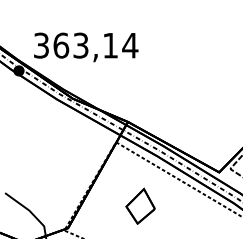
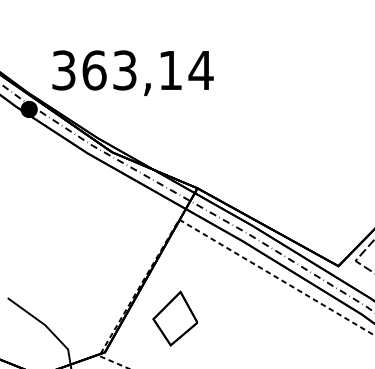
part: (140, 205) -> (175, 317), moved

